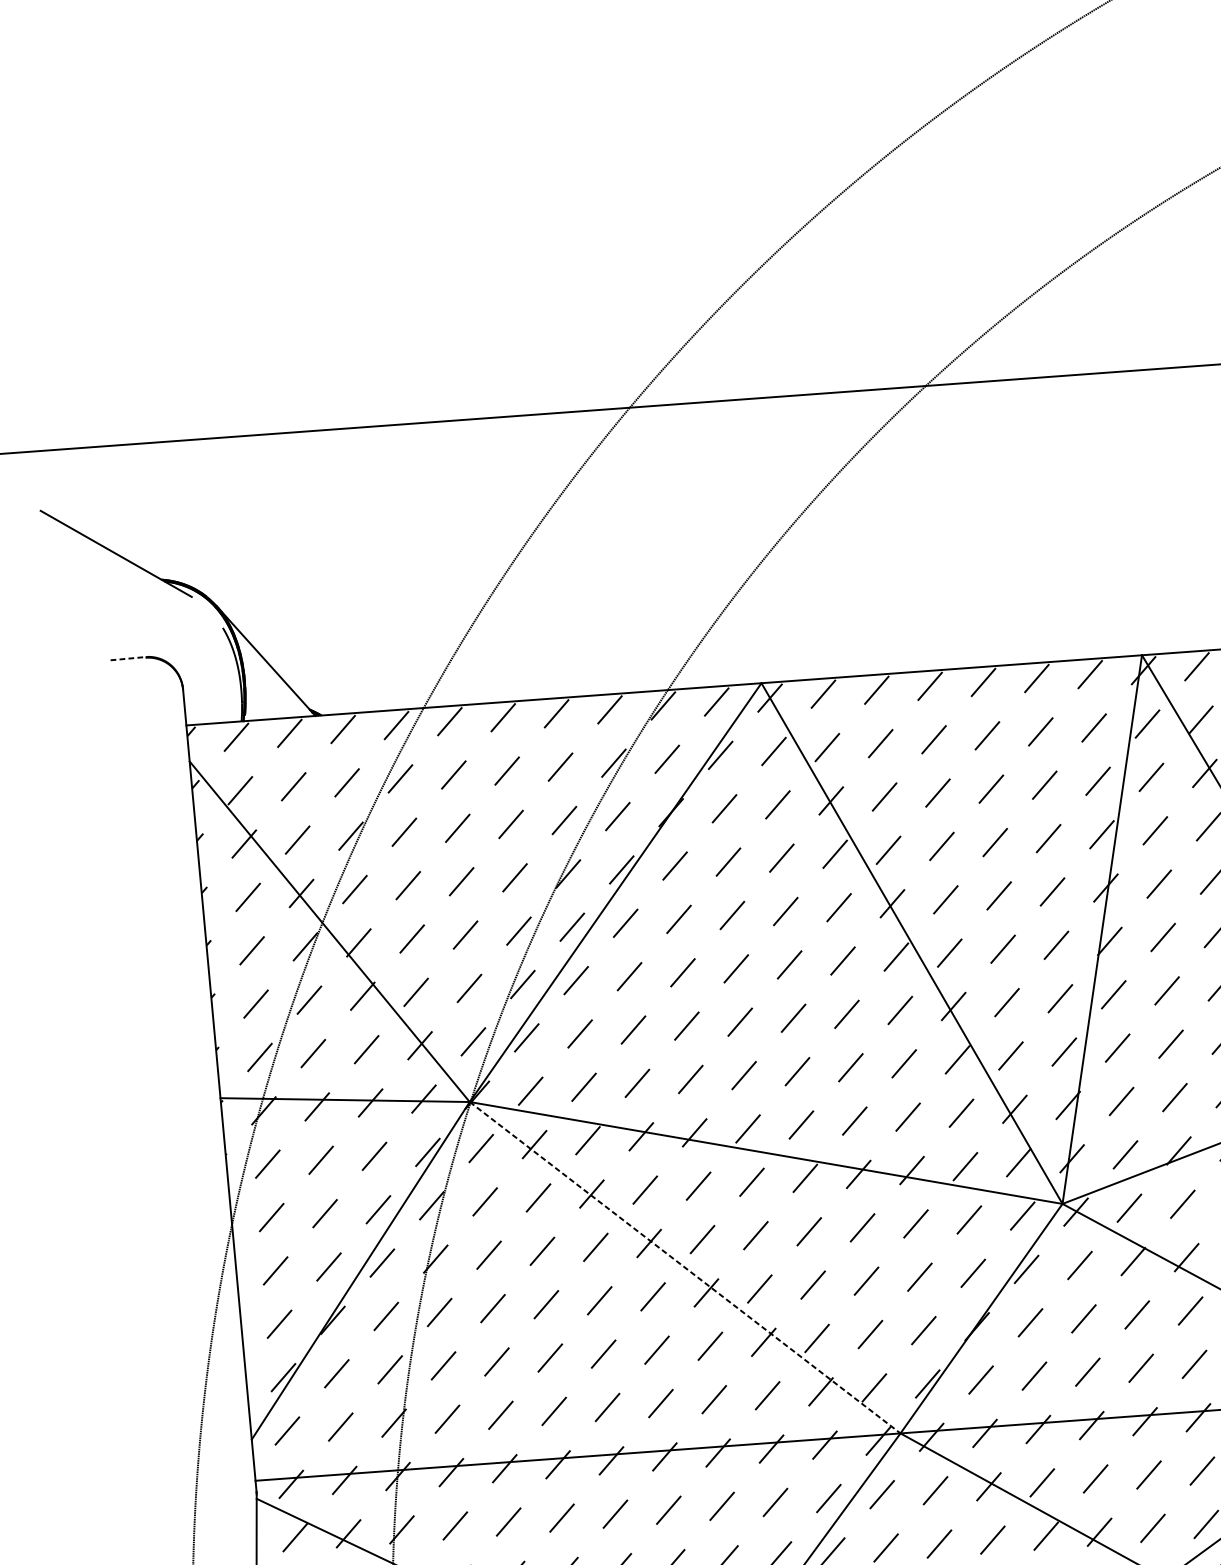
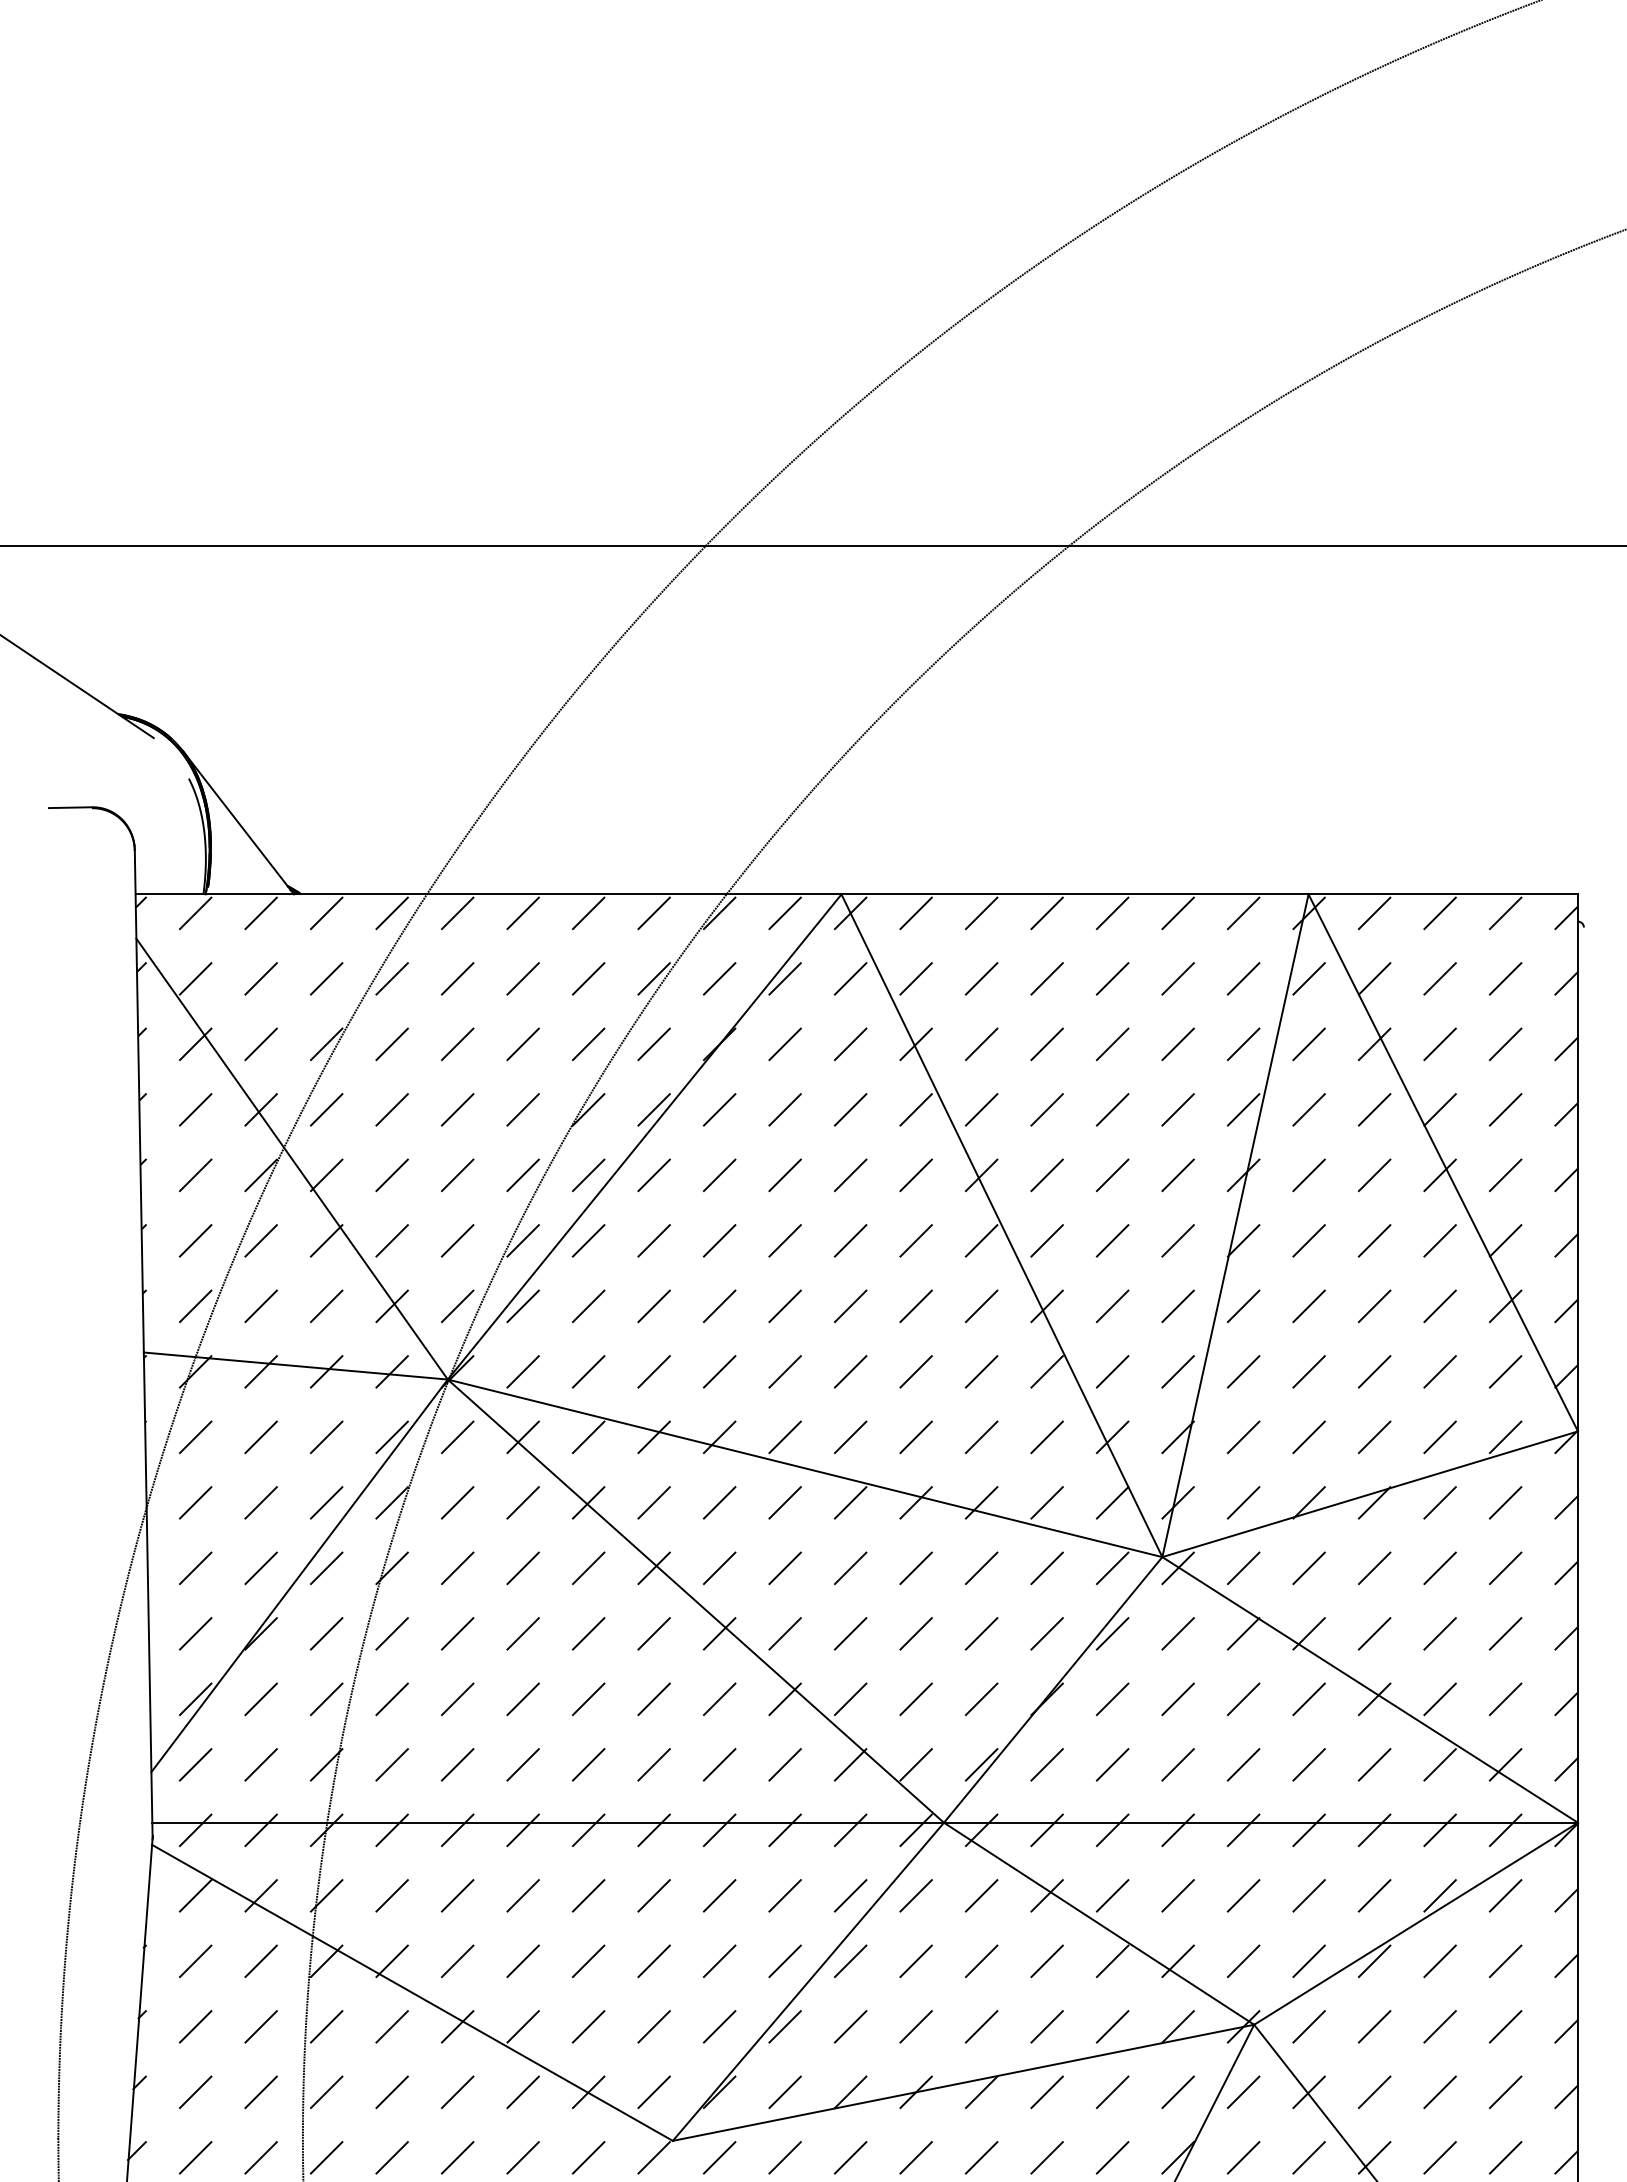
line: (128, 658) -> (70, 807), dashed -> solid
line: (684, 1268) -> (695, 1601), dashed -> solid

